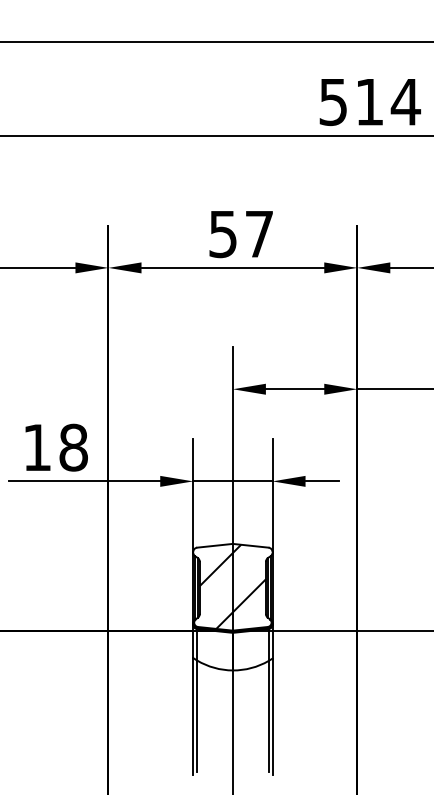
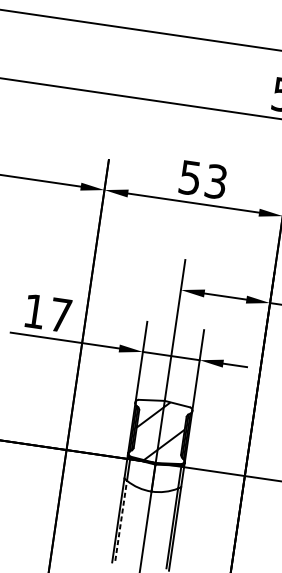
text: (259, 234) -> (216, 181), 57 -> 53
text: (73, 447) -> (60, 315), 18 -> 17
line: (197, 716) -> (121, 520), solid -> dashed

